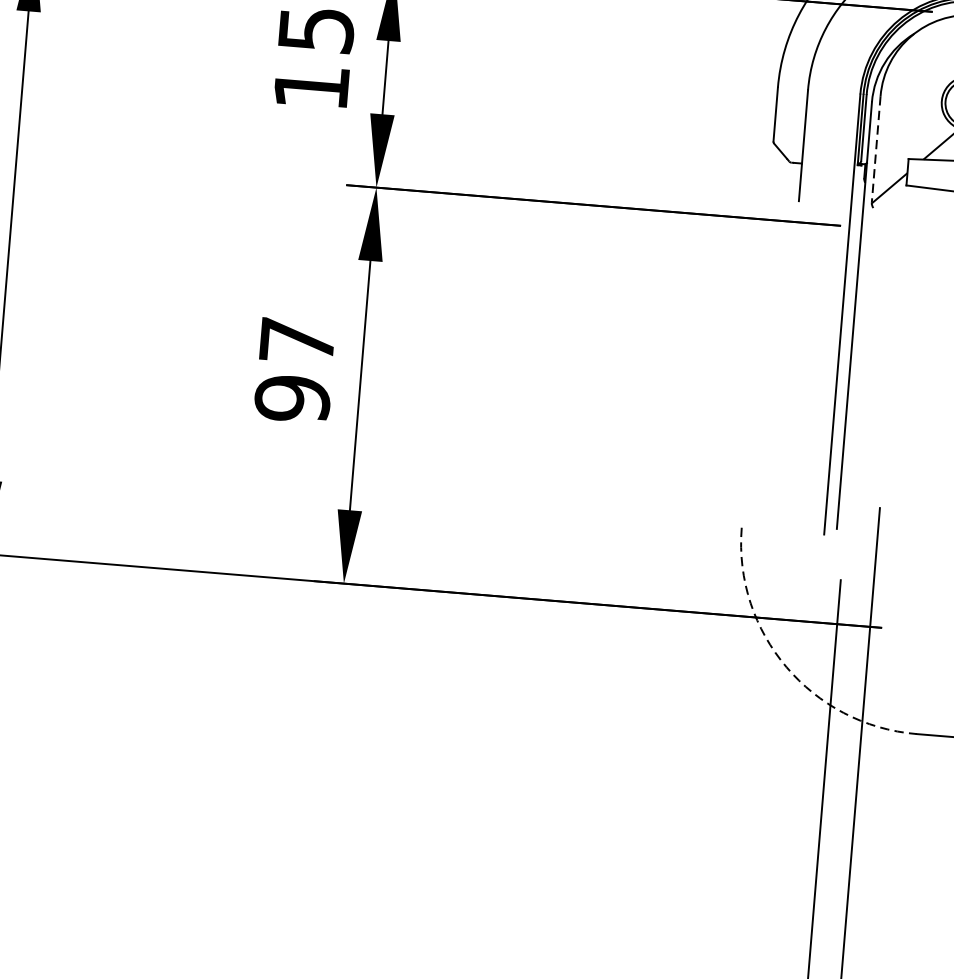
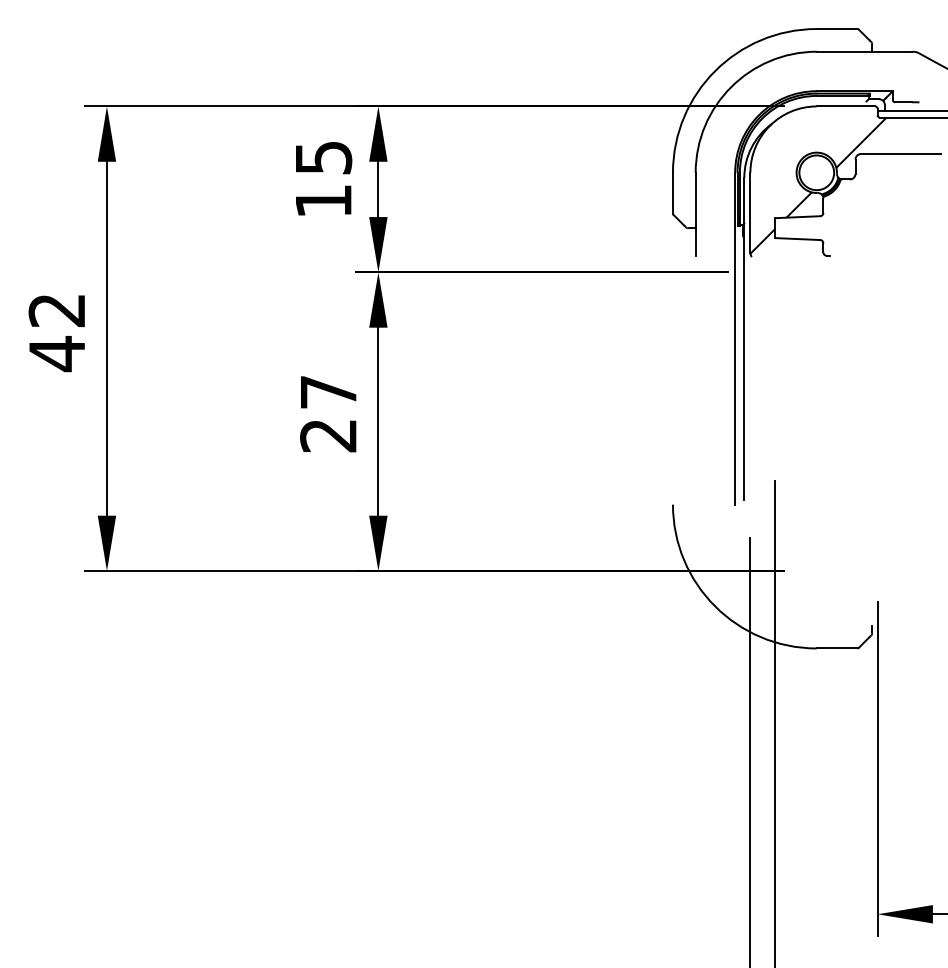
line: (876, 150) -> (750, 213), dashed -> solid
text: (292, 398) -> (328, 435), 97 -> 27
arc: (787, 667) -> (715, 606), dashed -> solid

